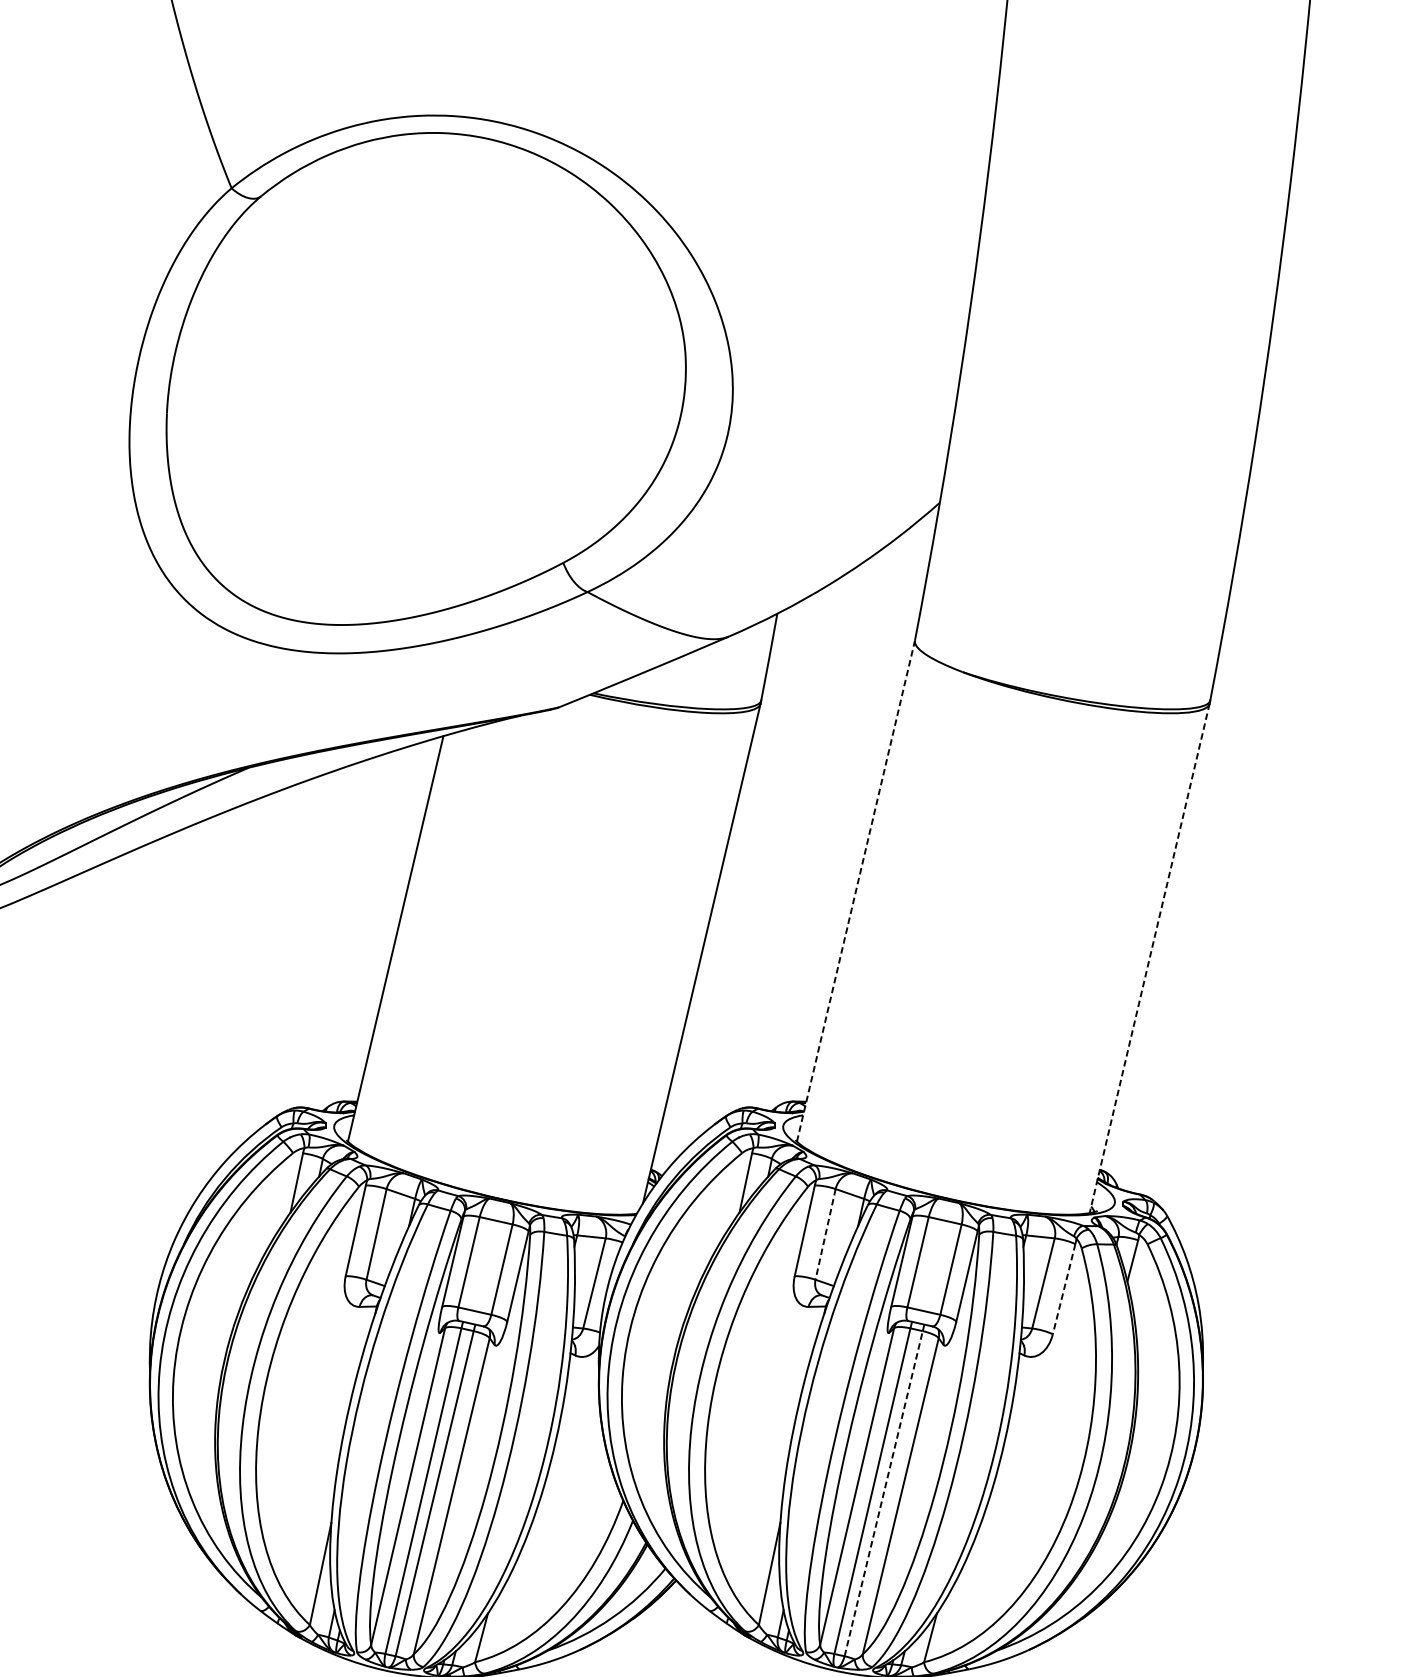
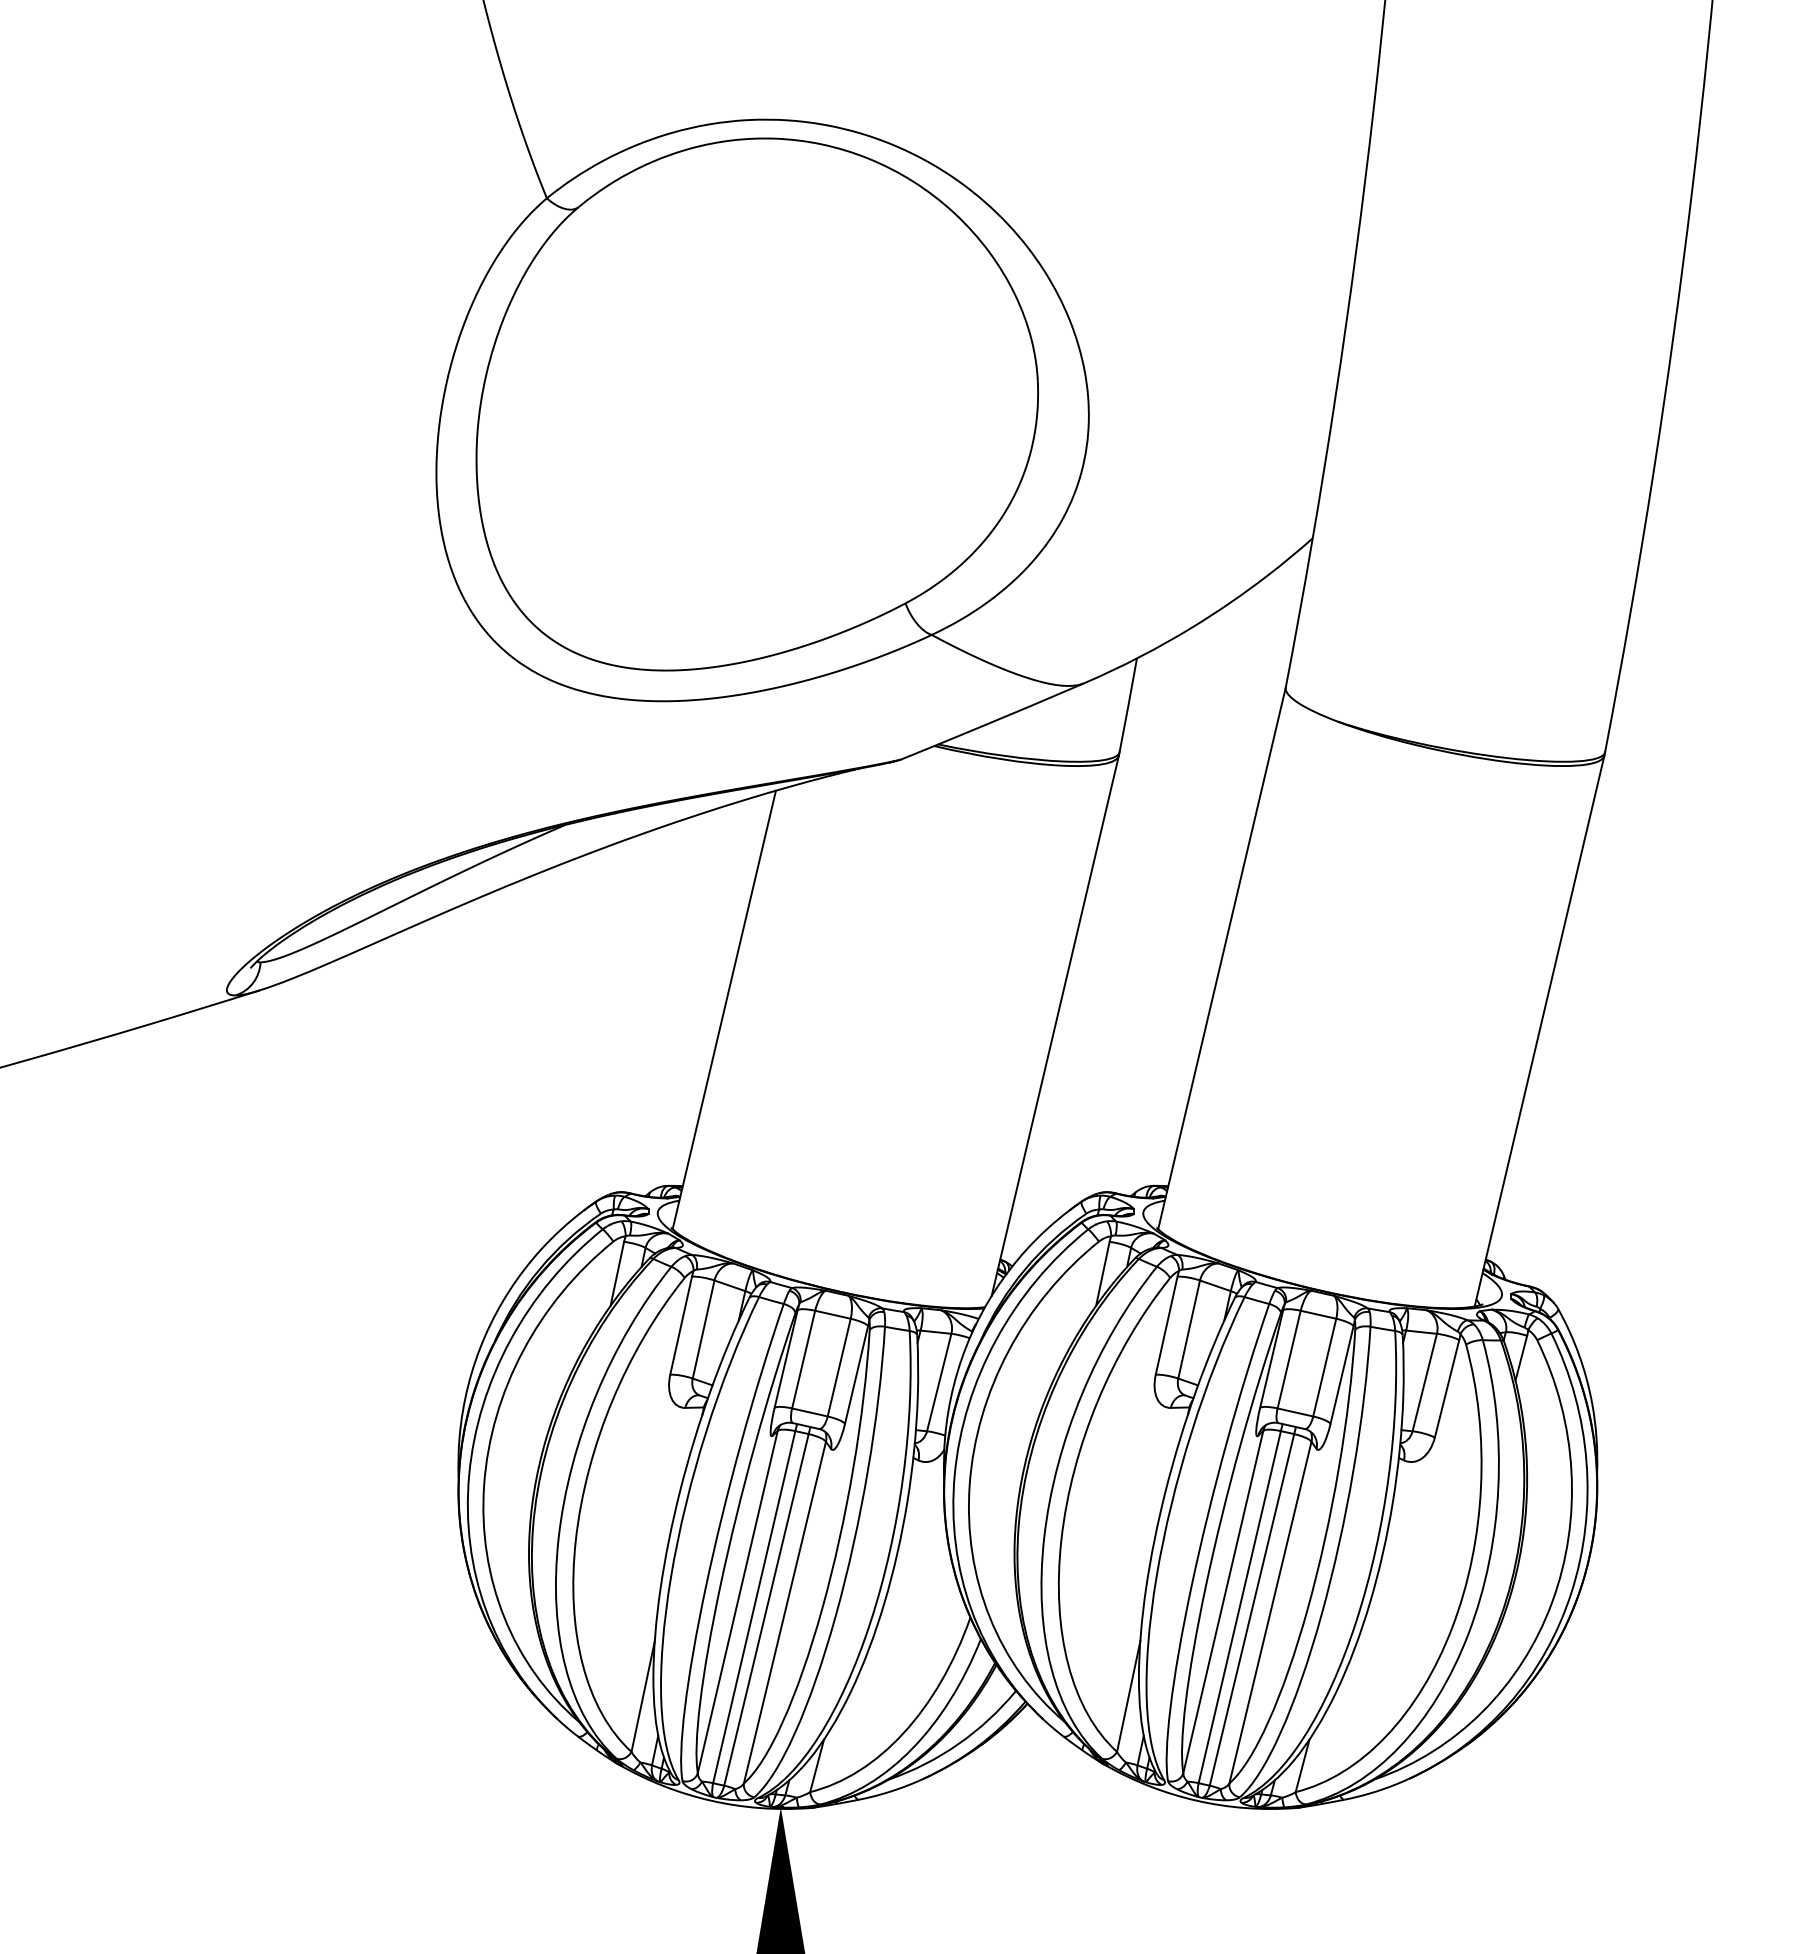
line: (856, 890) -> (1222, 957), dashed -> solid
line: (1149, 958) -> (1539, 1031), dashed -> solid
line: (825, 1235) -> (1189, 1330), dashed -> solid
line: (1063, 1289) -> (1446, 1389), dashed -> solid
line: (883, 1493) -> (1251, 1609), dashed -> solid

